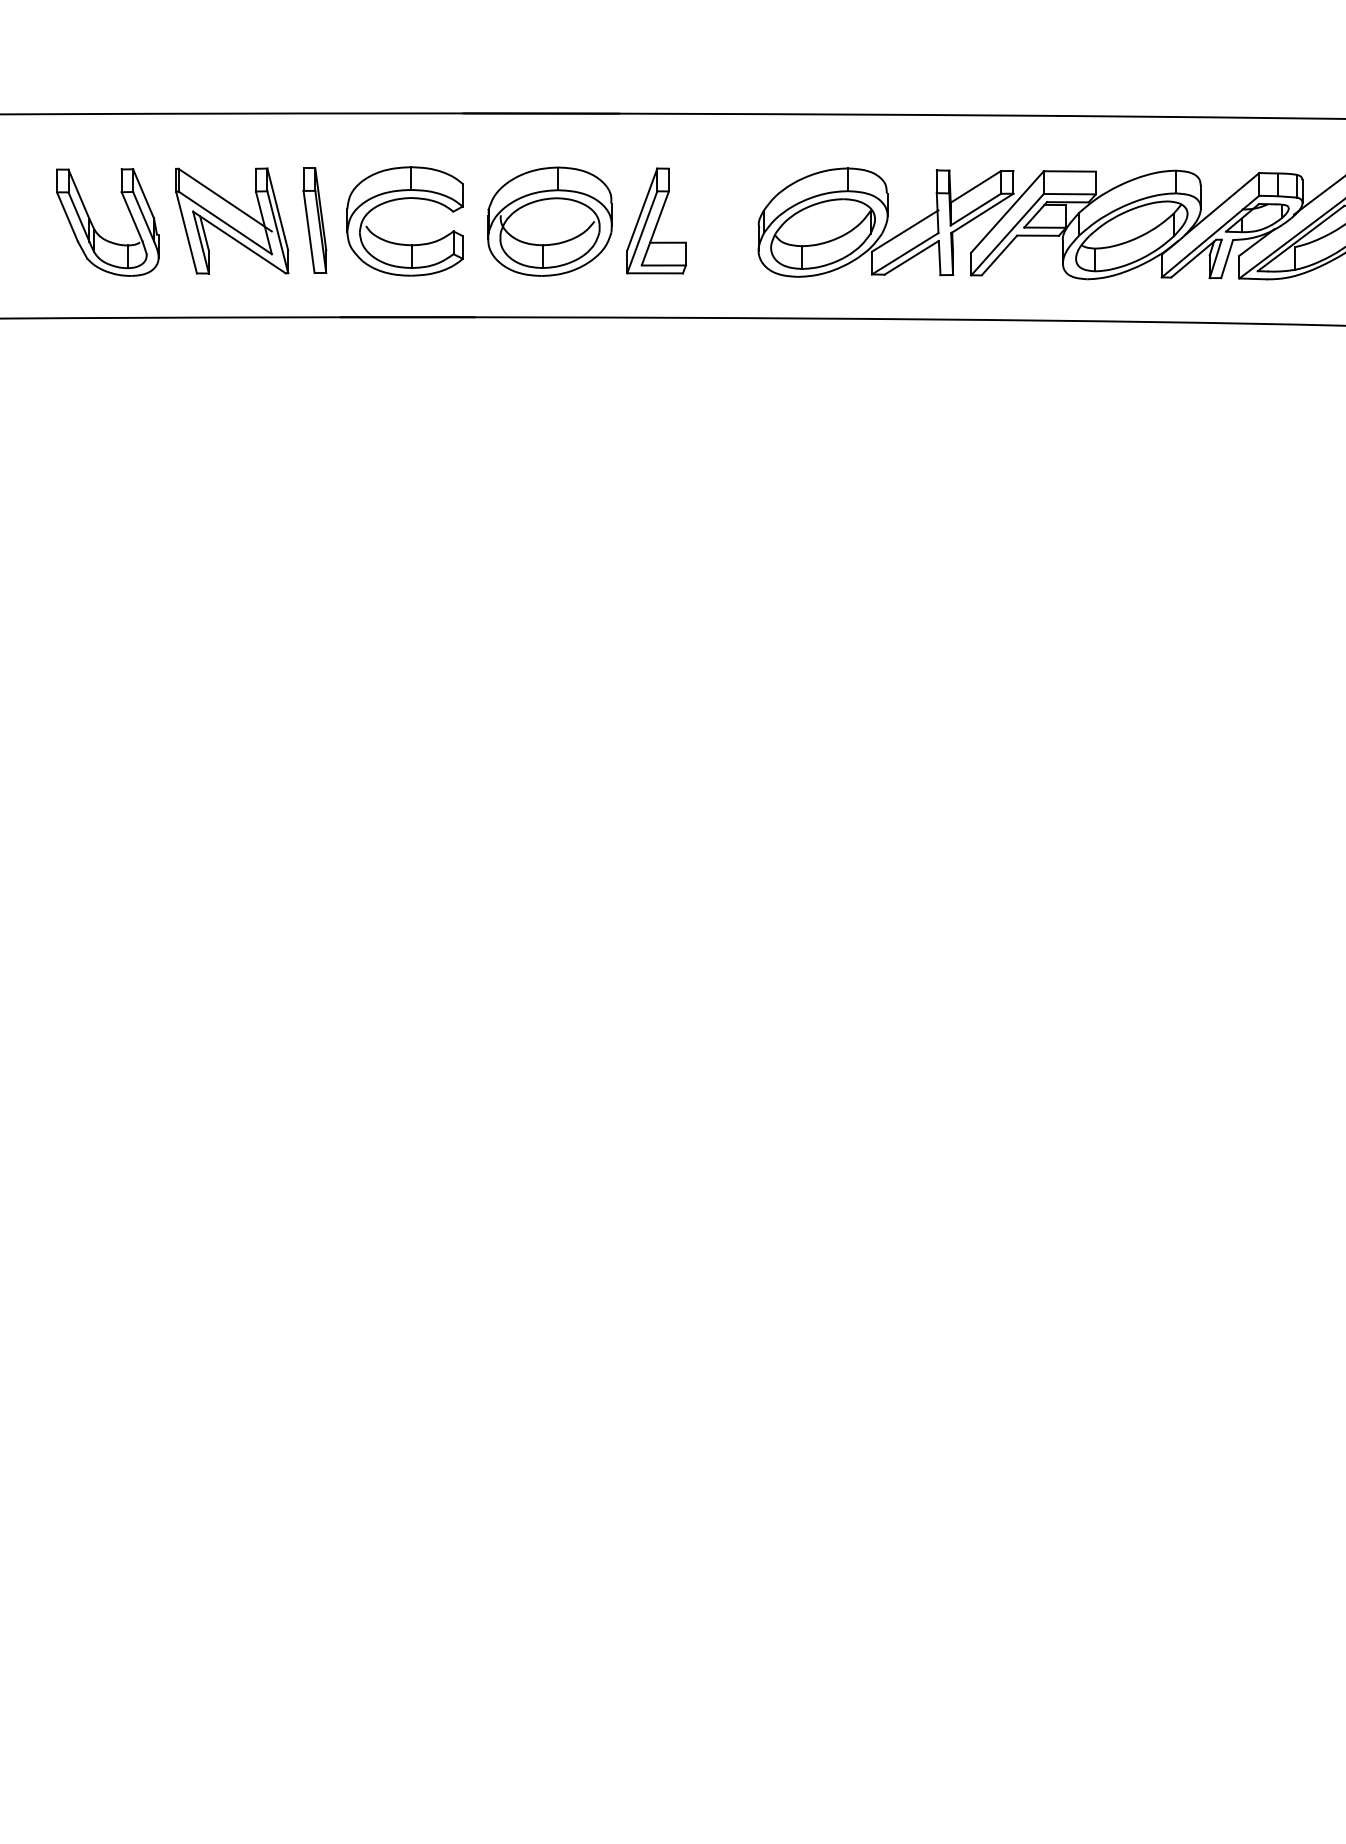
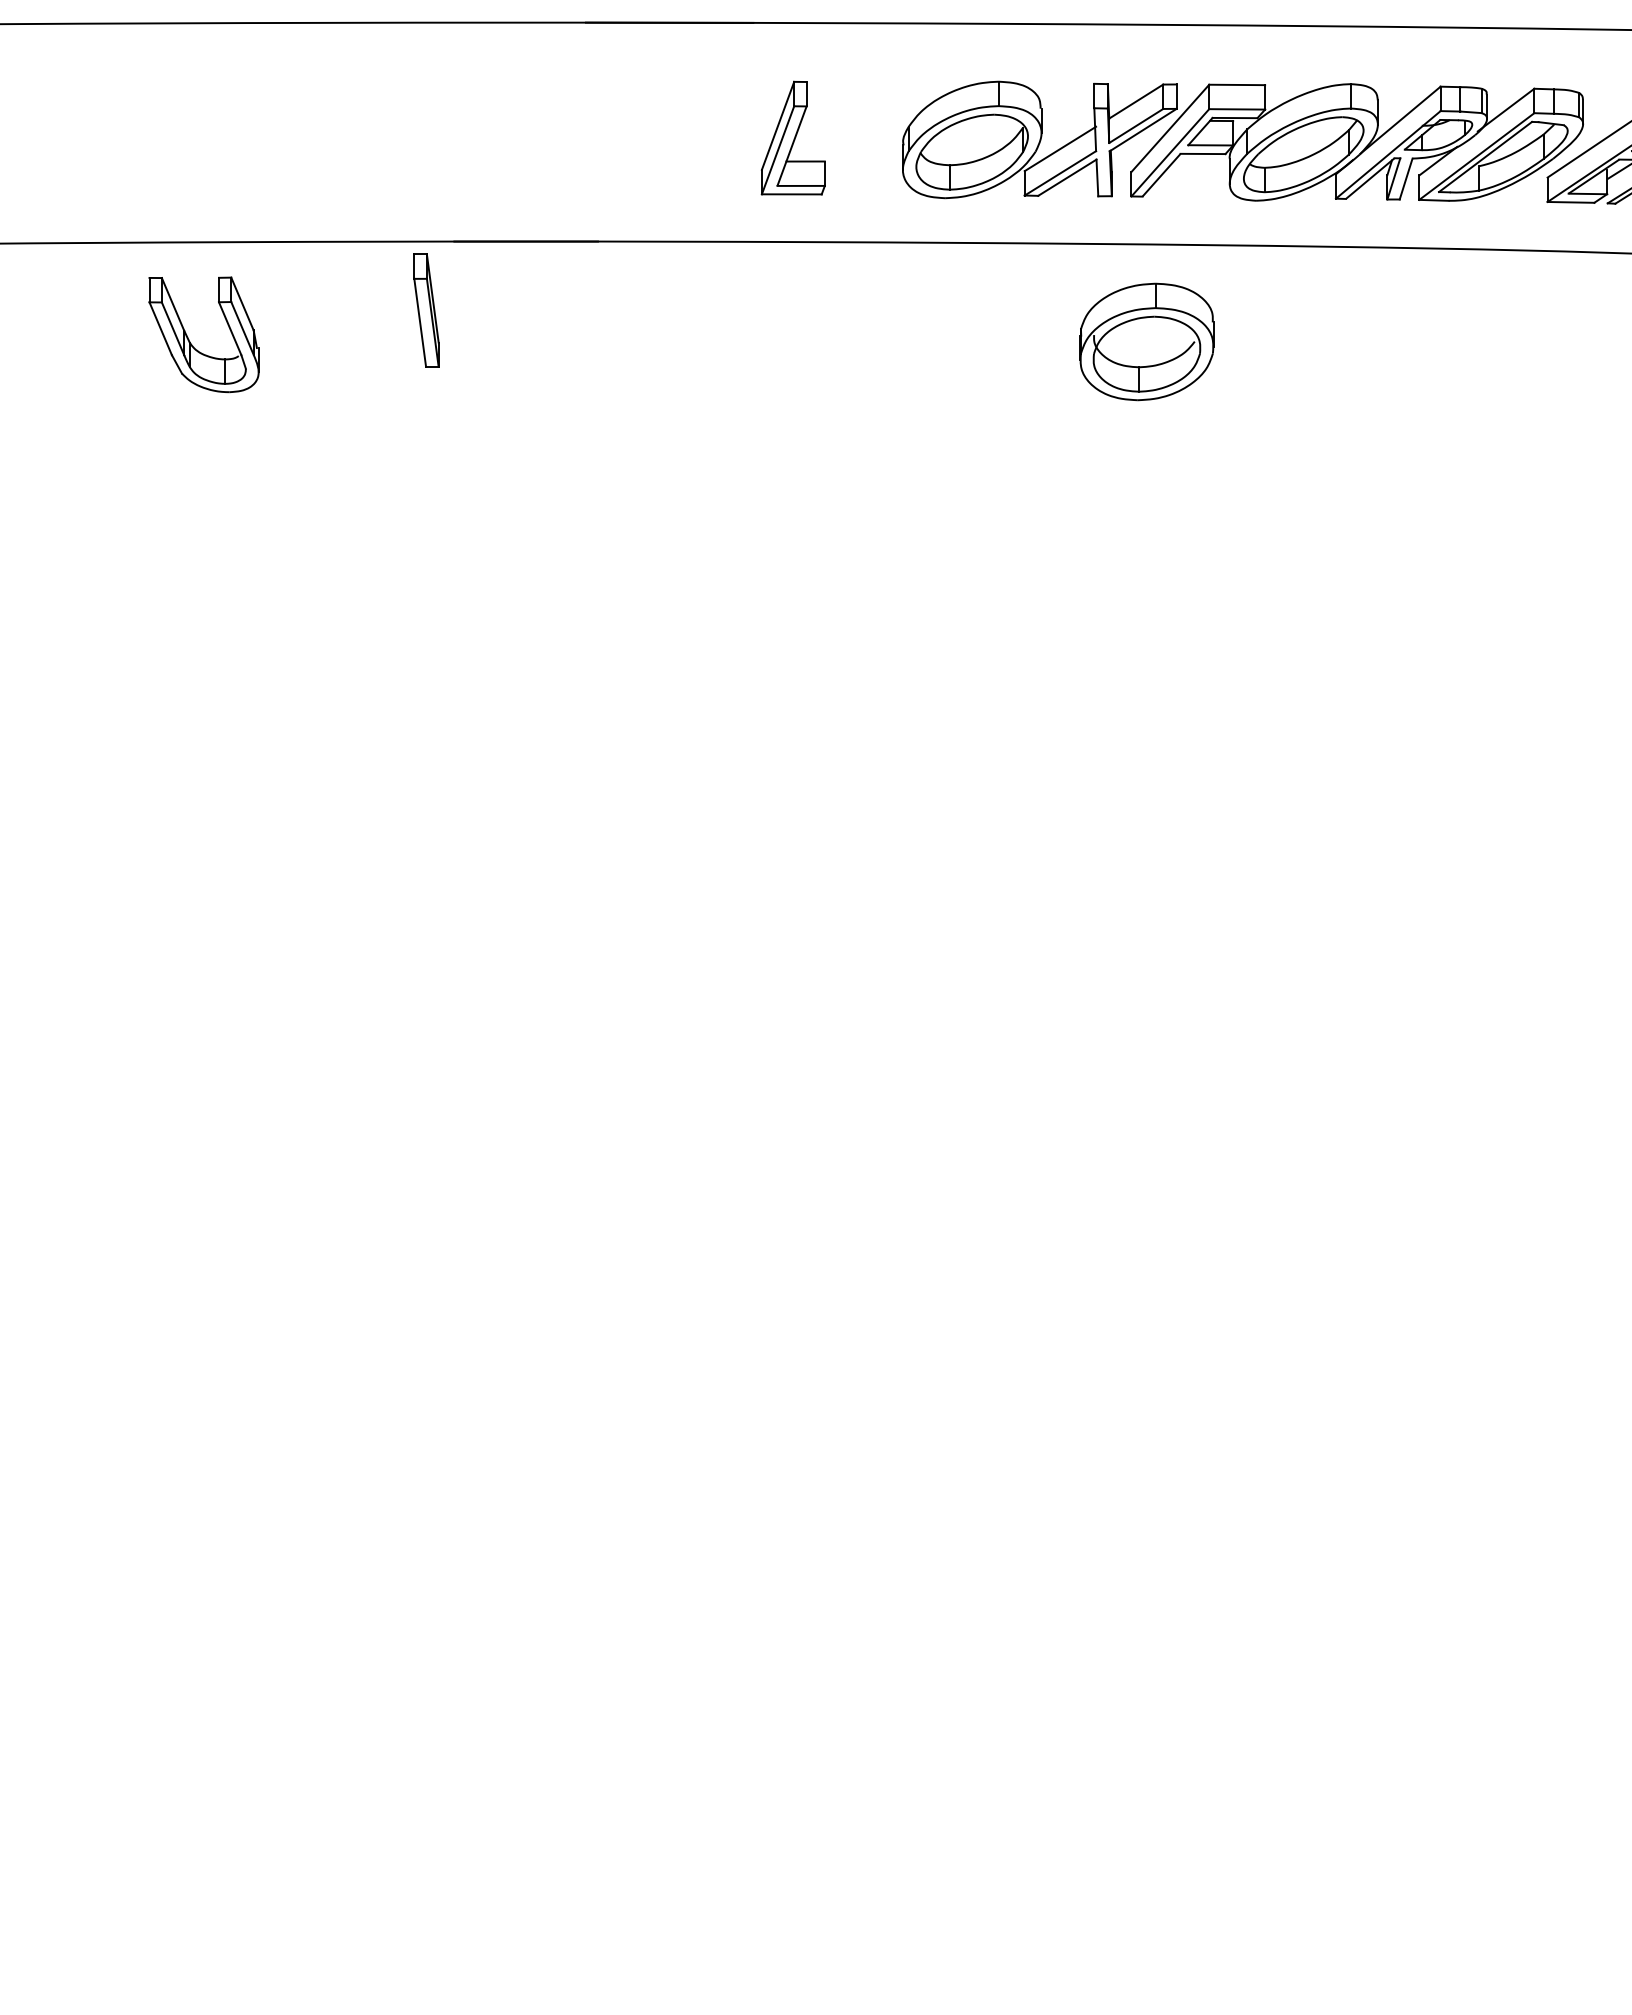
part: (402, 199) -> (520, 115), removed
part: (232, 220) -> (337, 137), removed
part: (314, 220) -> (426, 310), moved
part: (549, 221) -> (1146, 341), moved
part: (95, 228) -> (190, 341), moved

